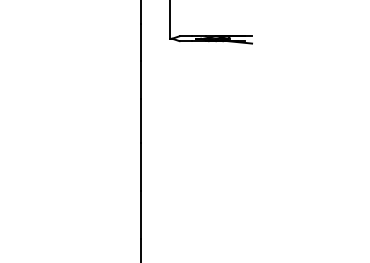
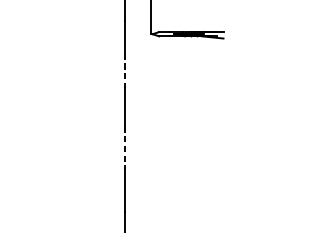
line: (140, 80) -> (124, 71), solid -> dashed
line: (140, 167) -> (124, 148), solid -> dashed

